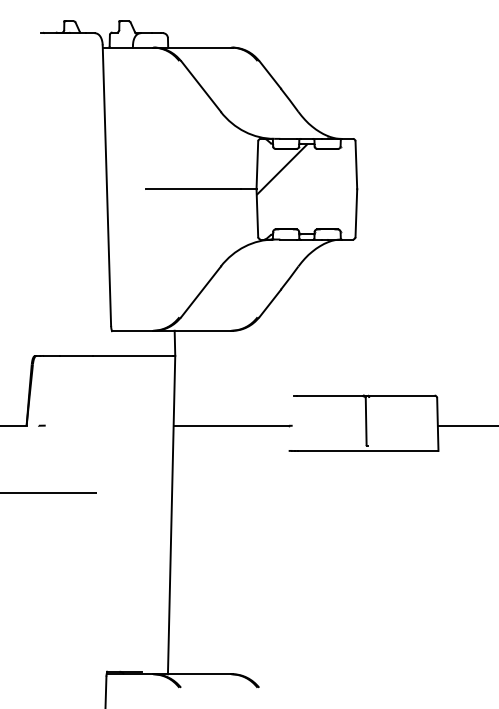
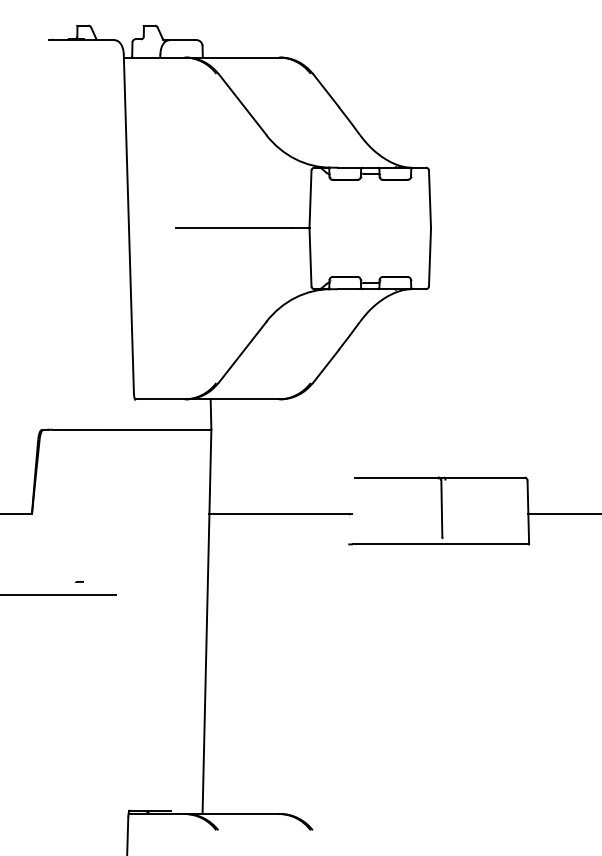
hatch: (282, 169) -> (340, 204), removed
part: (41, 425) -> (78, 581), moved

